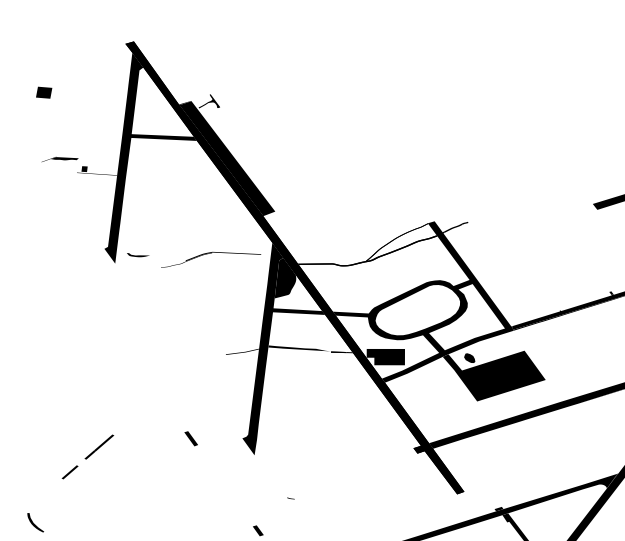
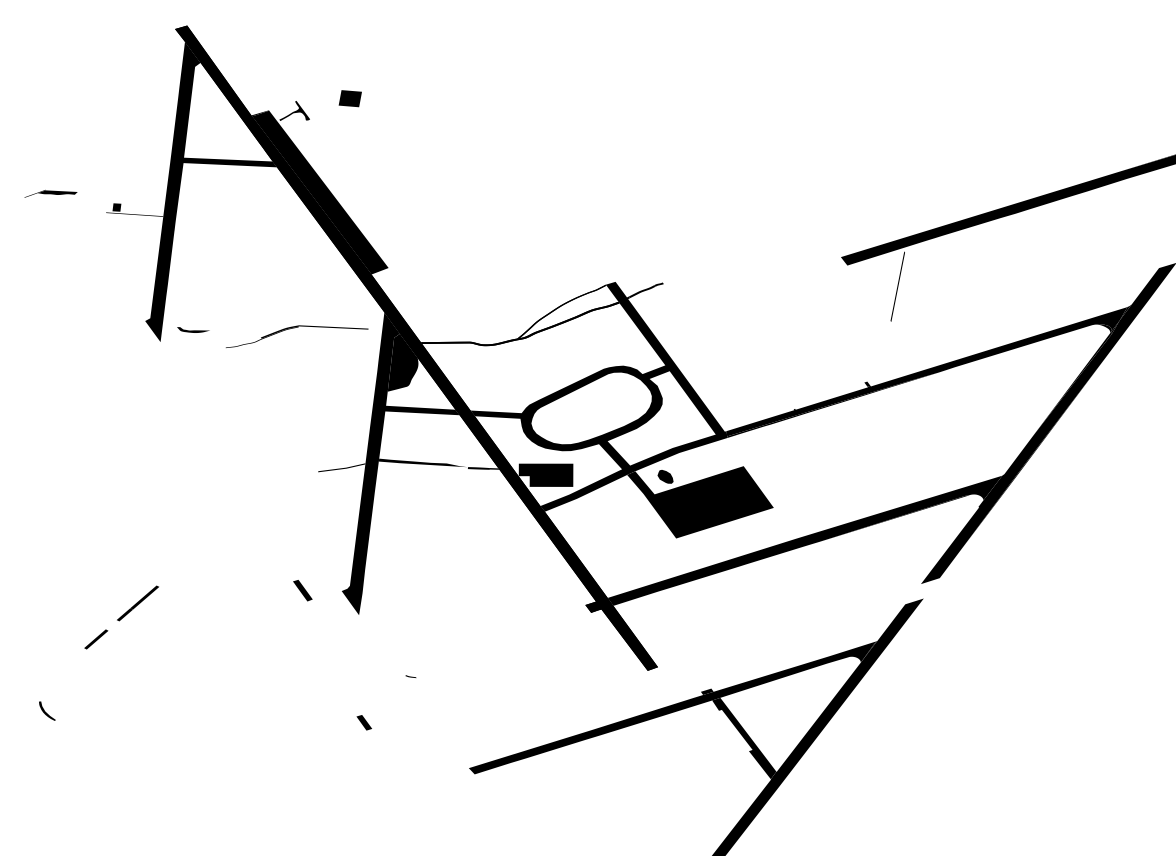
part: (43, 92) -> (349, 98), moved
part: (59, 159) -> (50, 193), moved
part: (190, 438) -> (302, 590), moved
part: (35, 522) -> (47, 710), size x0.7

